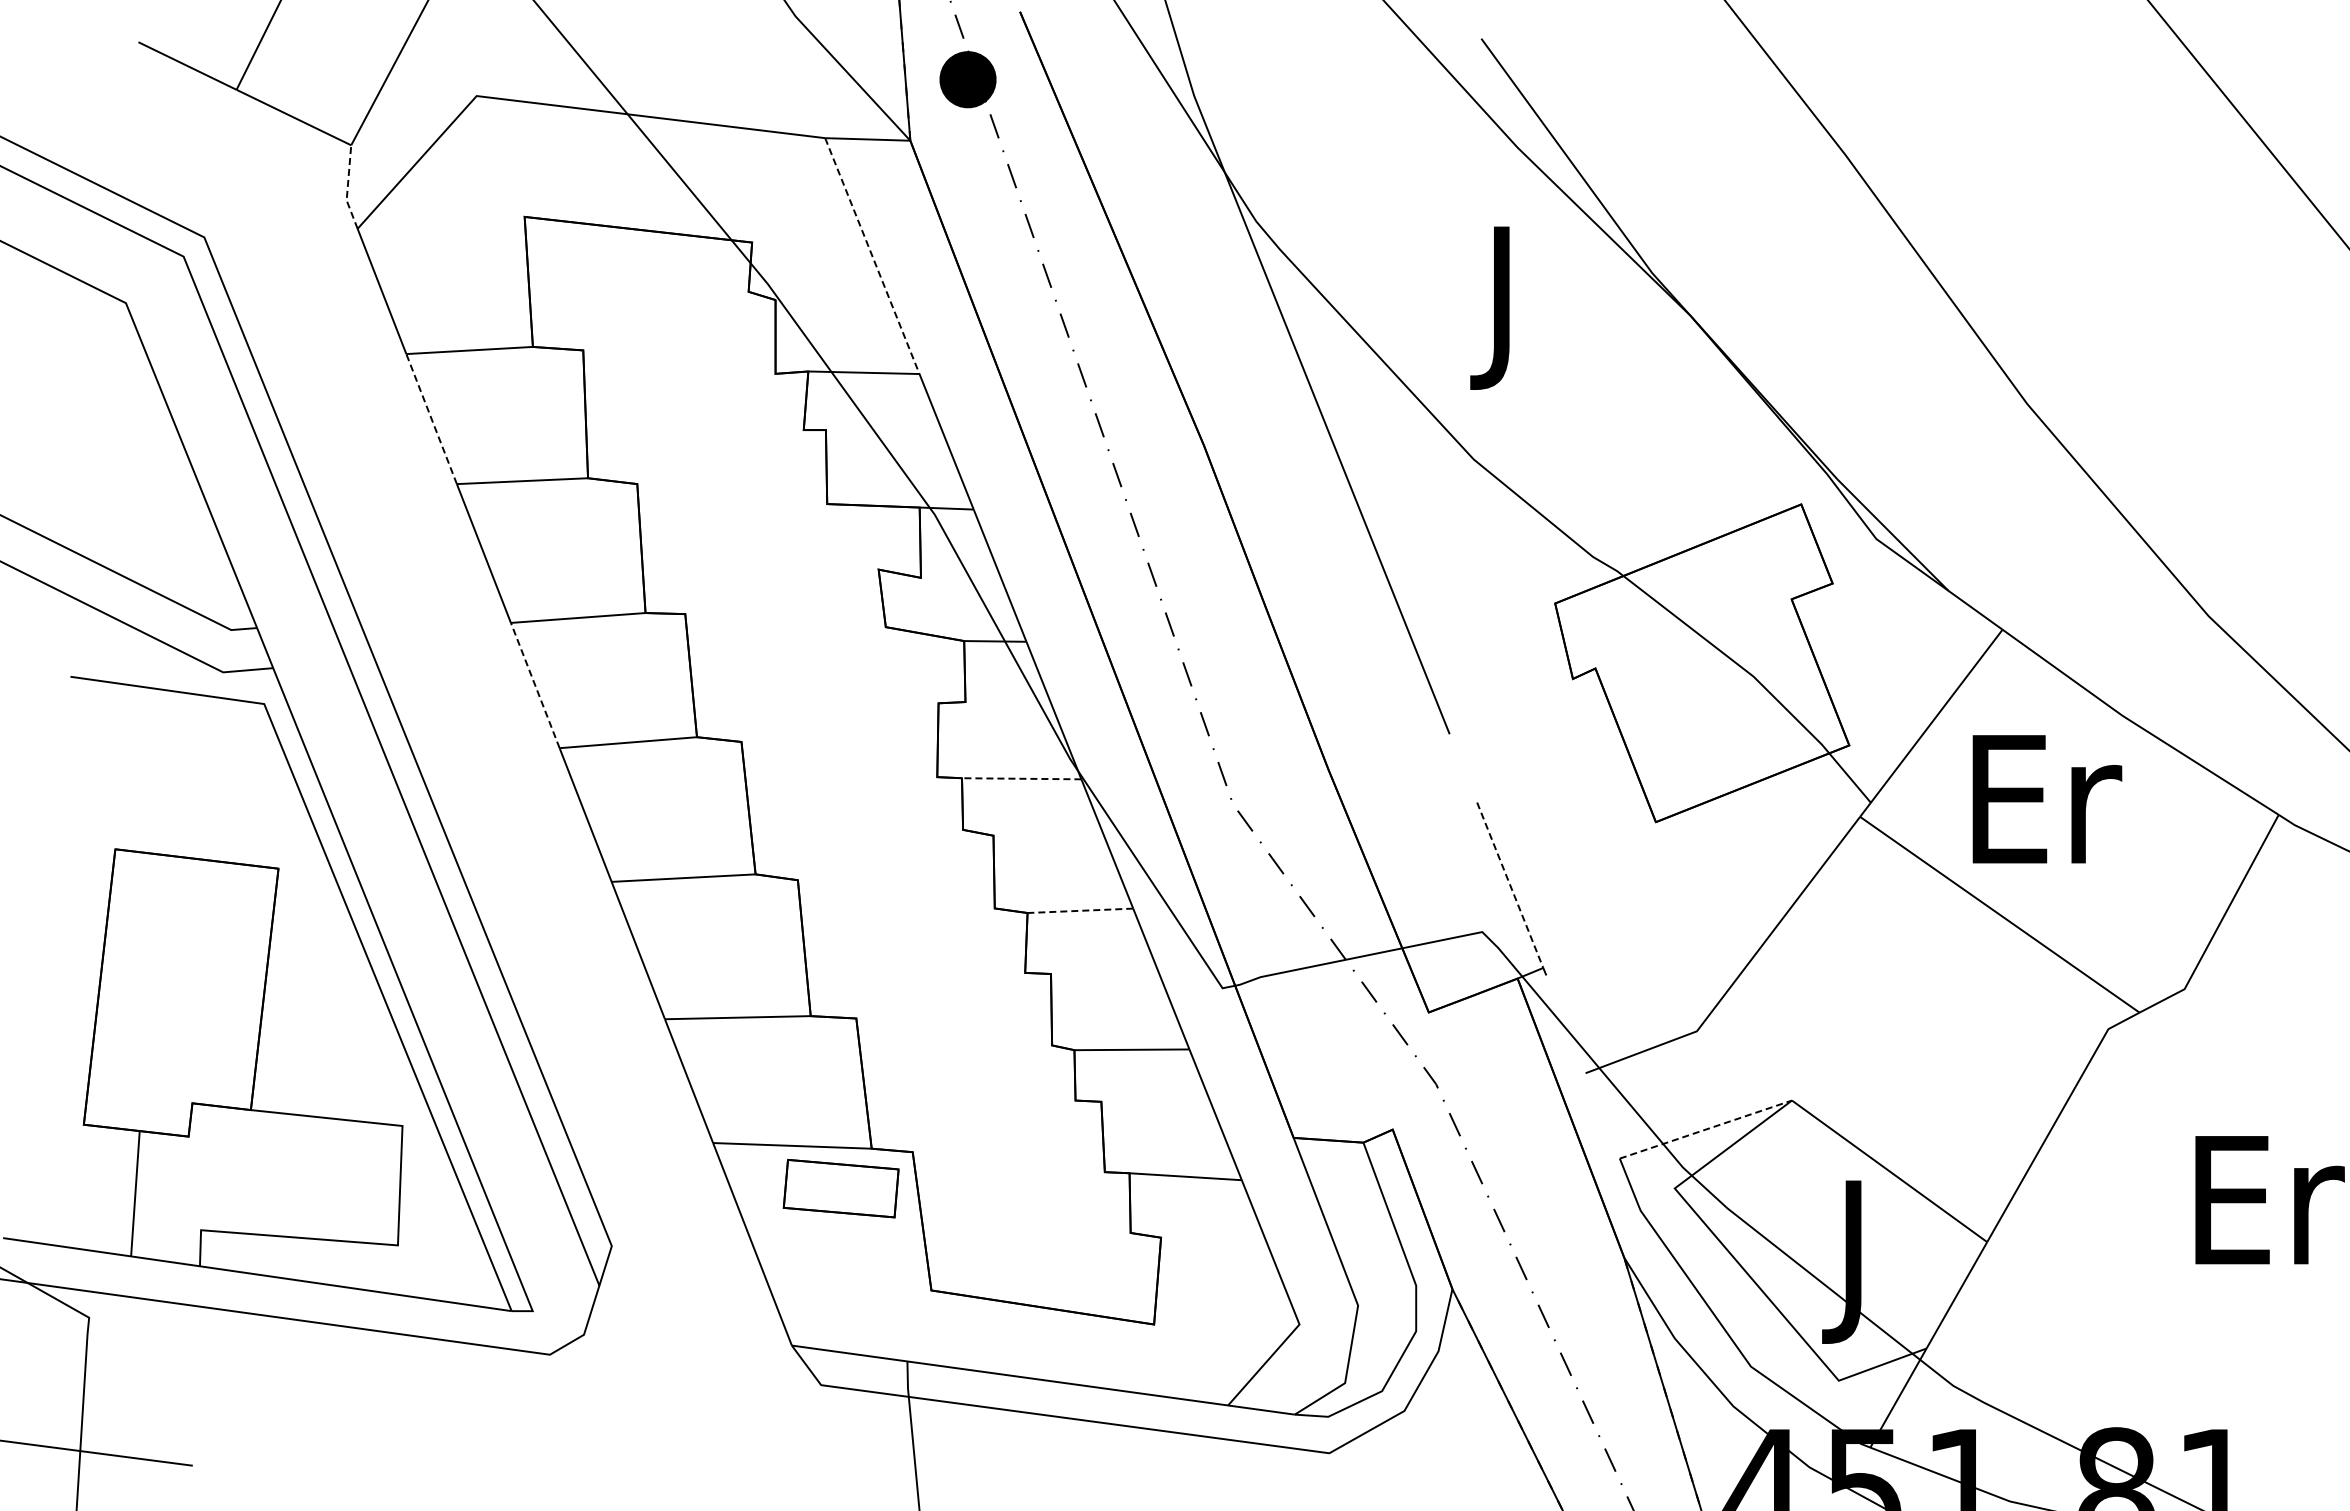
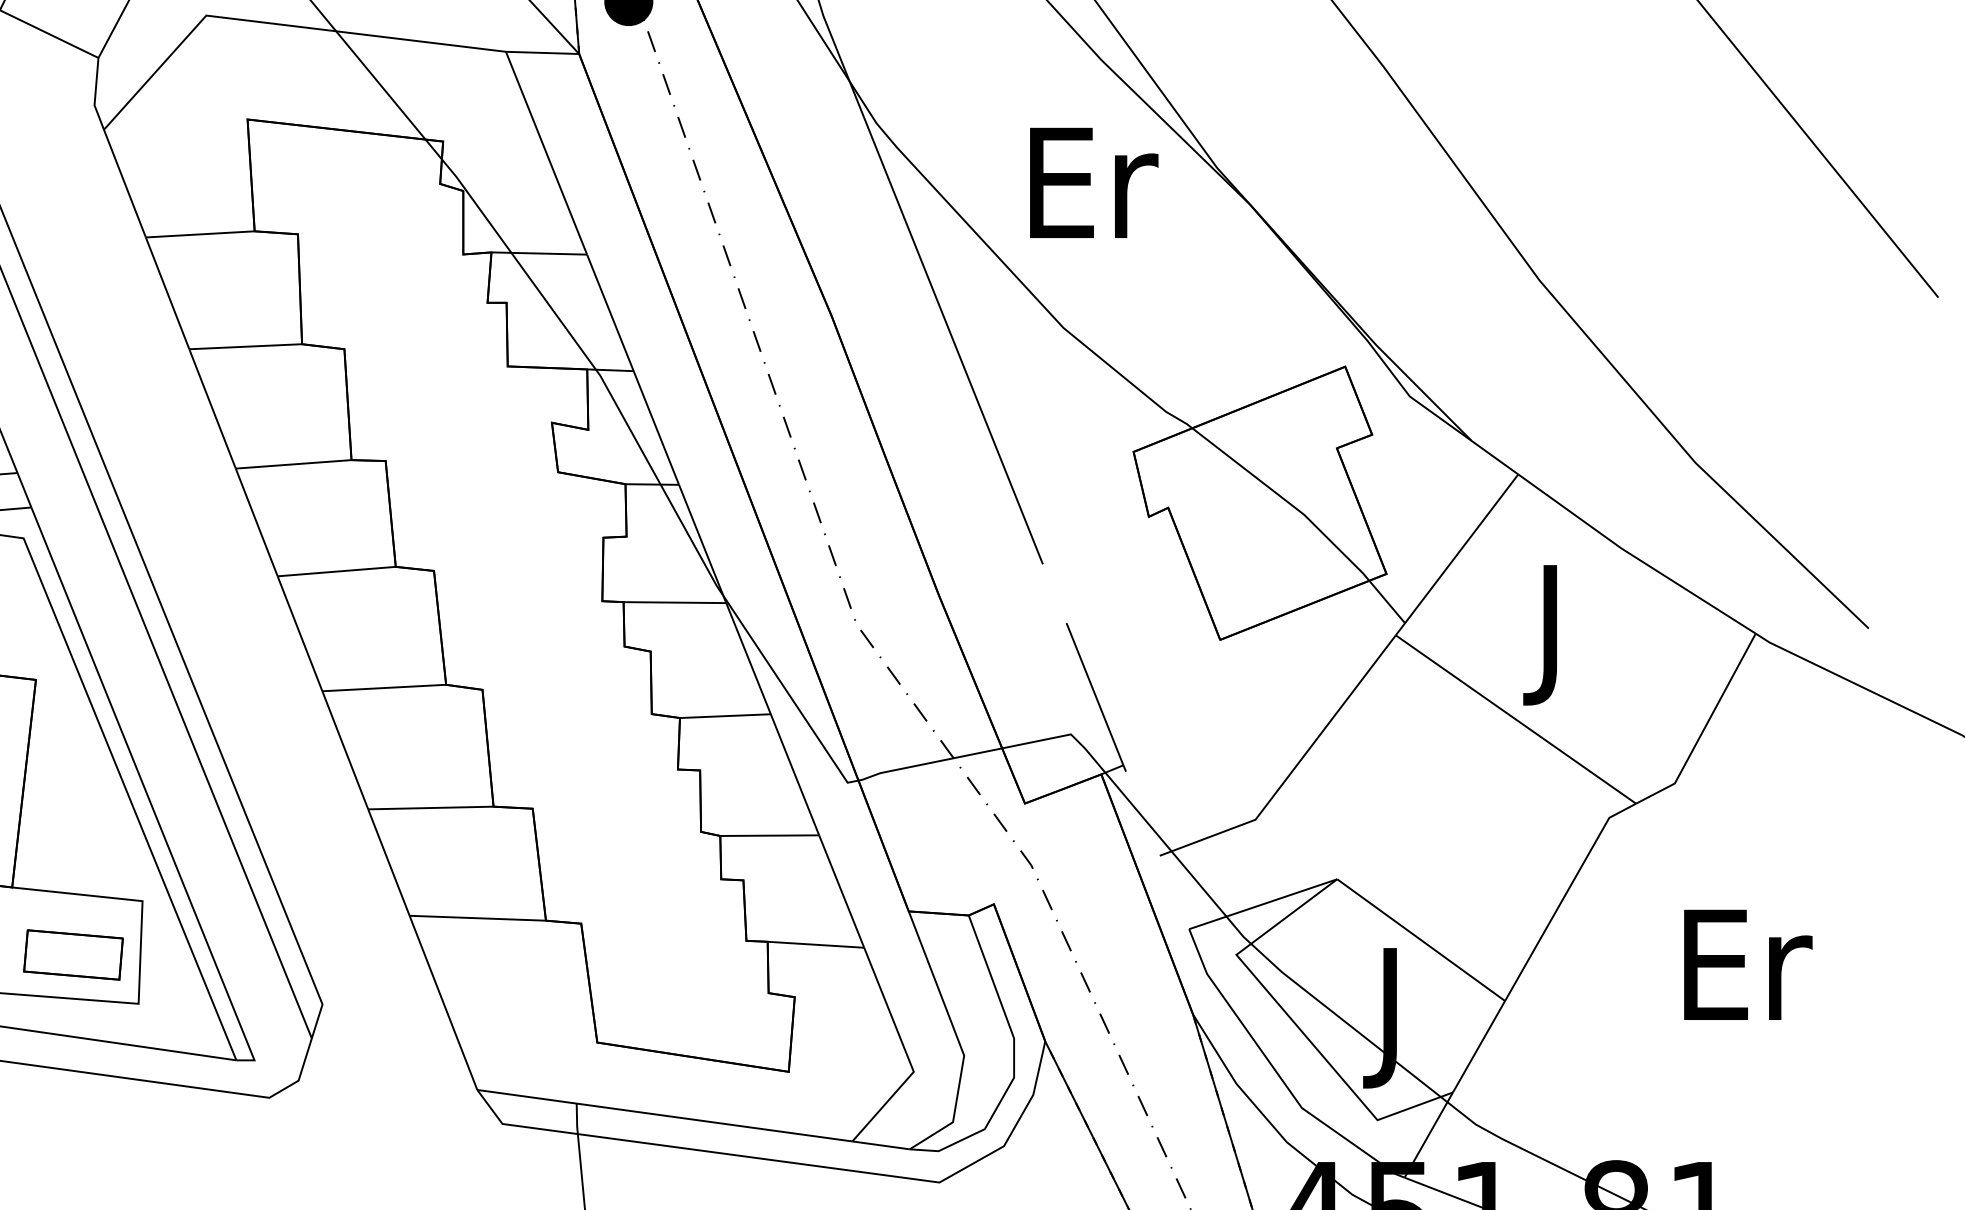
line: (347, 188) -> (95, 95), dashed -> solid
line: (872, 256) -> (546, 153), dashed -> solid
text: (1509, 307) -> (1094, 197), J -> Er
line: (431, 419) -> (167, 293), dashed -> solid
line: (535, 685) -> (256, 522), dashed -> solid
line: (1021, 778) -> (674, 602), dashed -> solid
text: (2047, 816) -> (1556, 635), Er -> J
line: (1510, 885) -> (1095, 694), dashed -> solid
line: (1080, 910) -> (725, 715), dashed -> solid
line: (1705, 1129) -> (1262, 904), dashed -> solid
part: (840, 1188) -> (72, 954), moved

